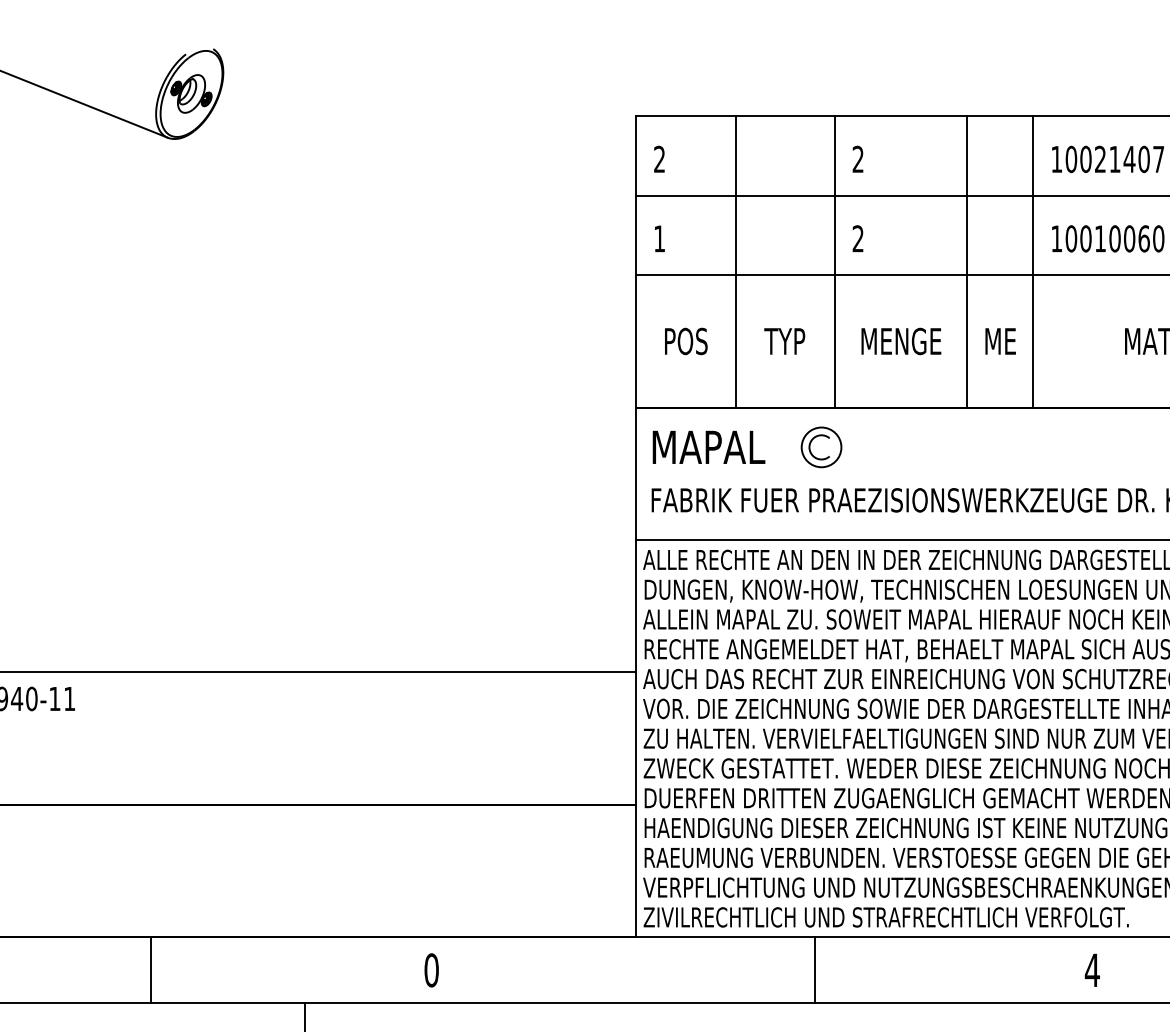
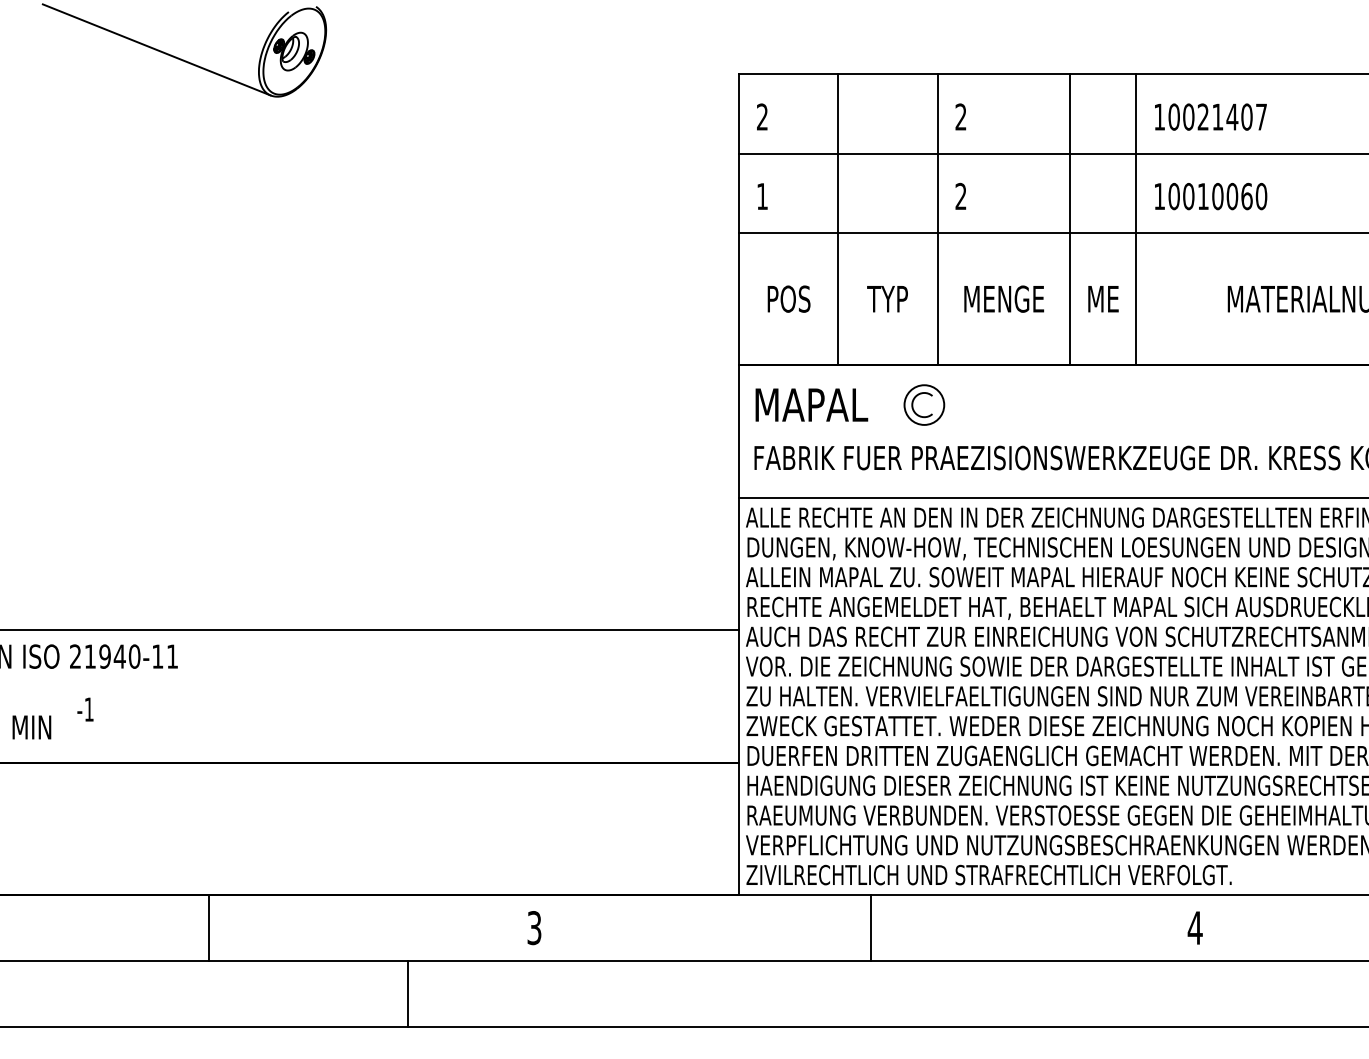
line: (150, 969) -> (209, 927), moved
line: (814, 969) -> (871, 927), moved
text: (431, 970) -> (534, 928), 0 -> 3

